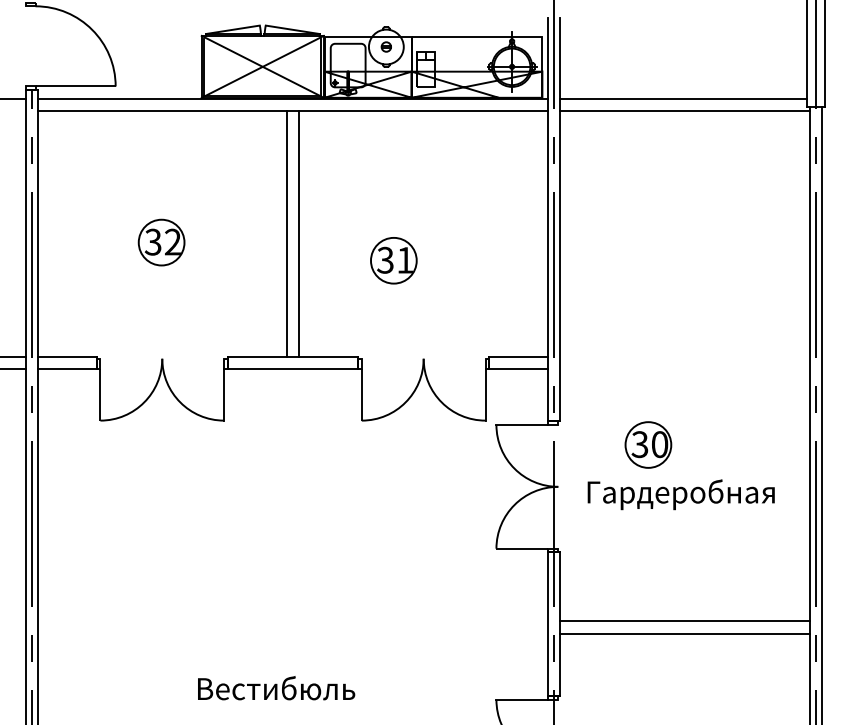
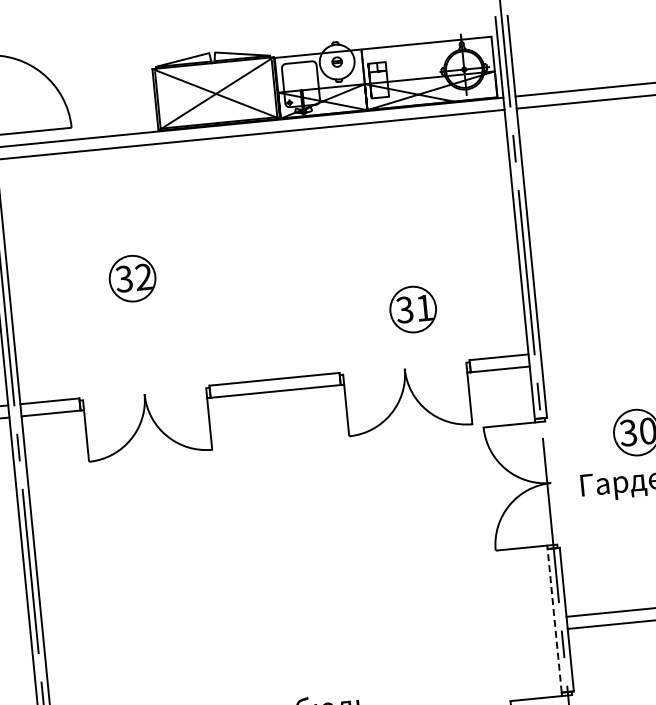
line: (286, 233) -> (256, 257), removed
line: (299, 233) -> (268, 256), removed
part: (393, 260) -> (412, 309), moved
line: (548, 623) -> (554, 620), solid -> dashed

